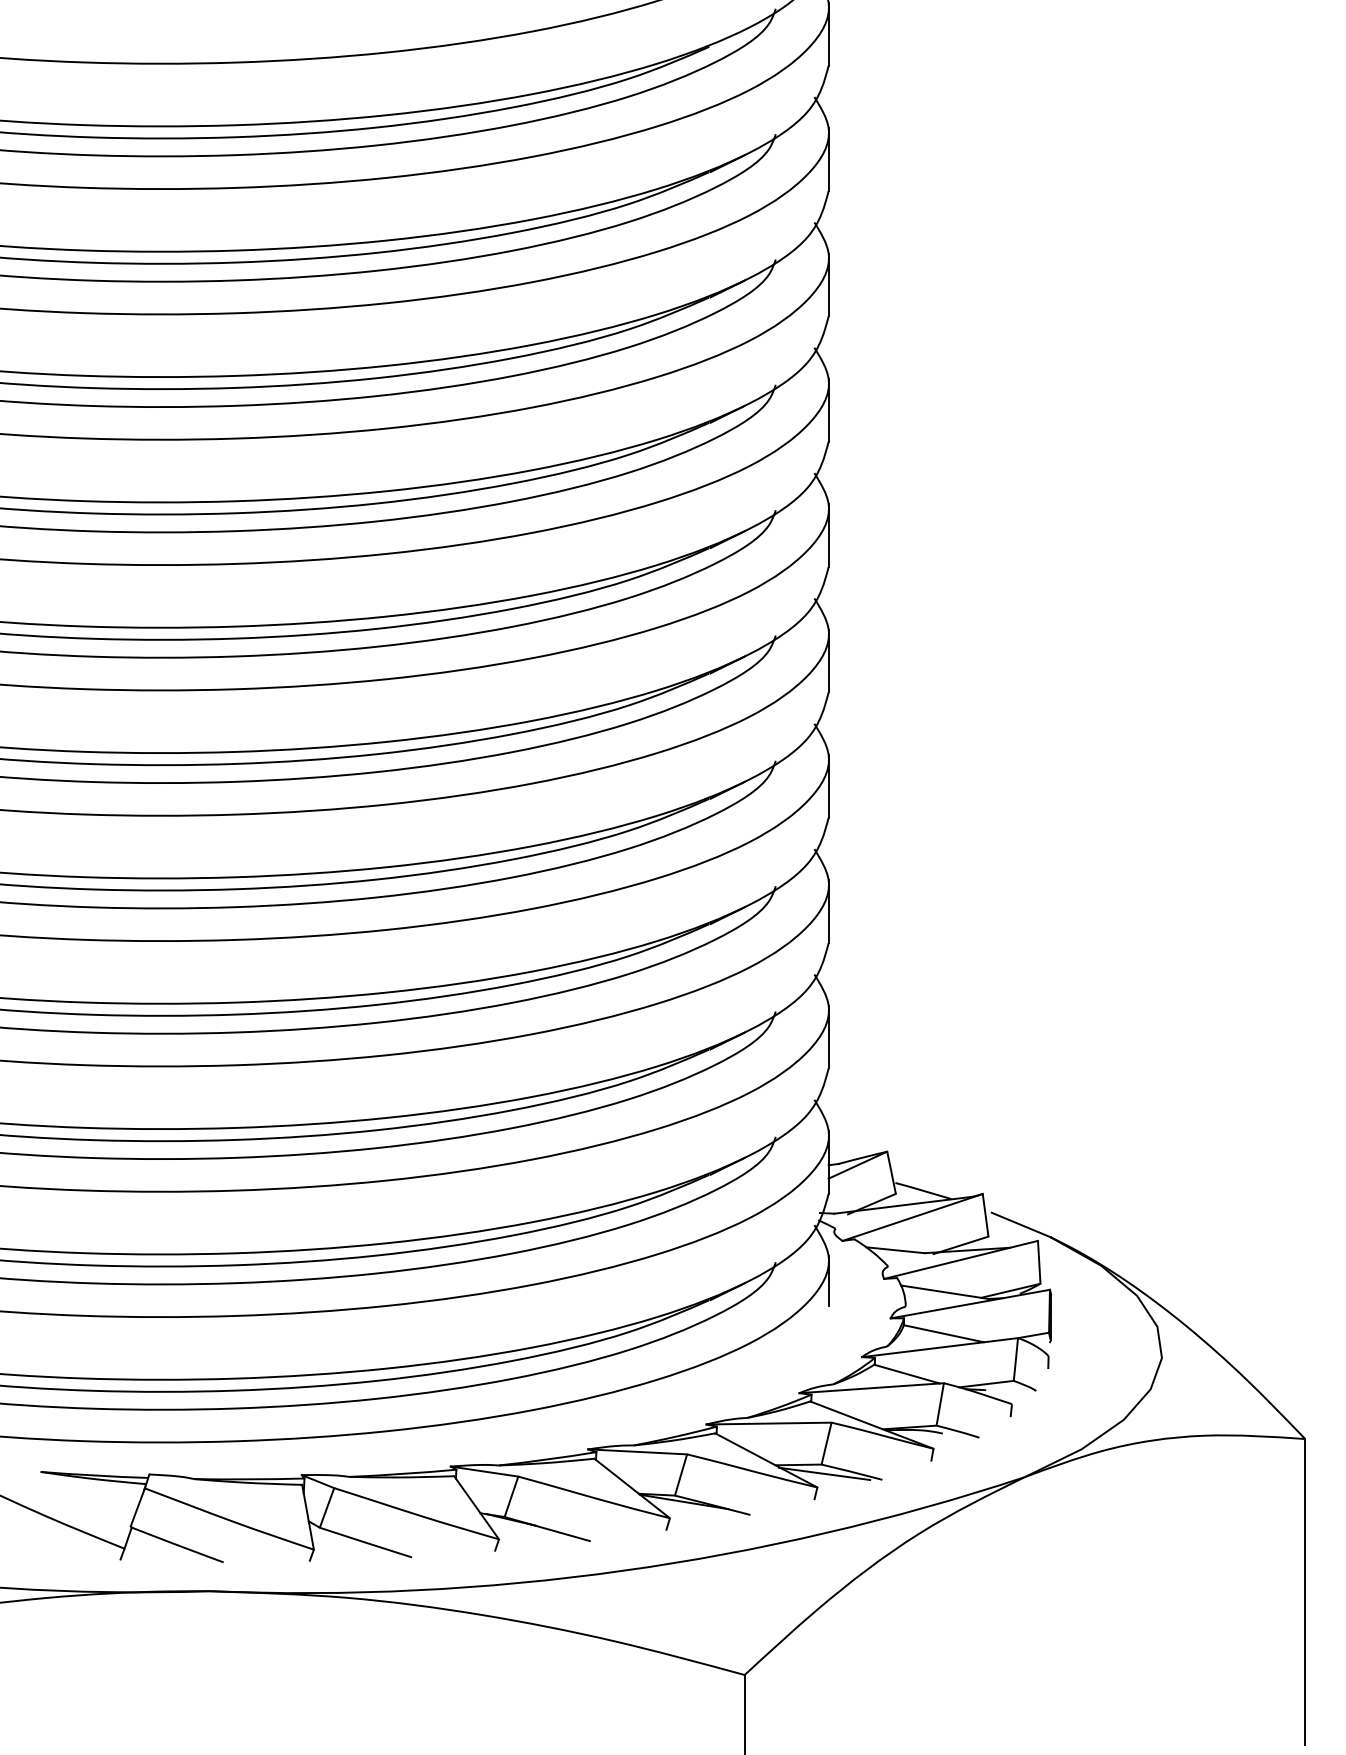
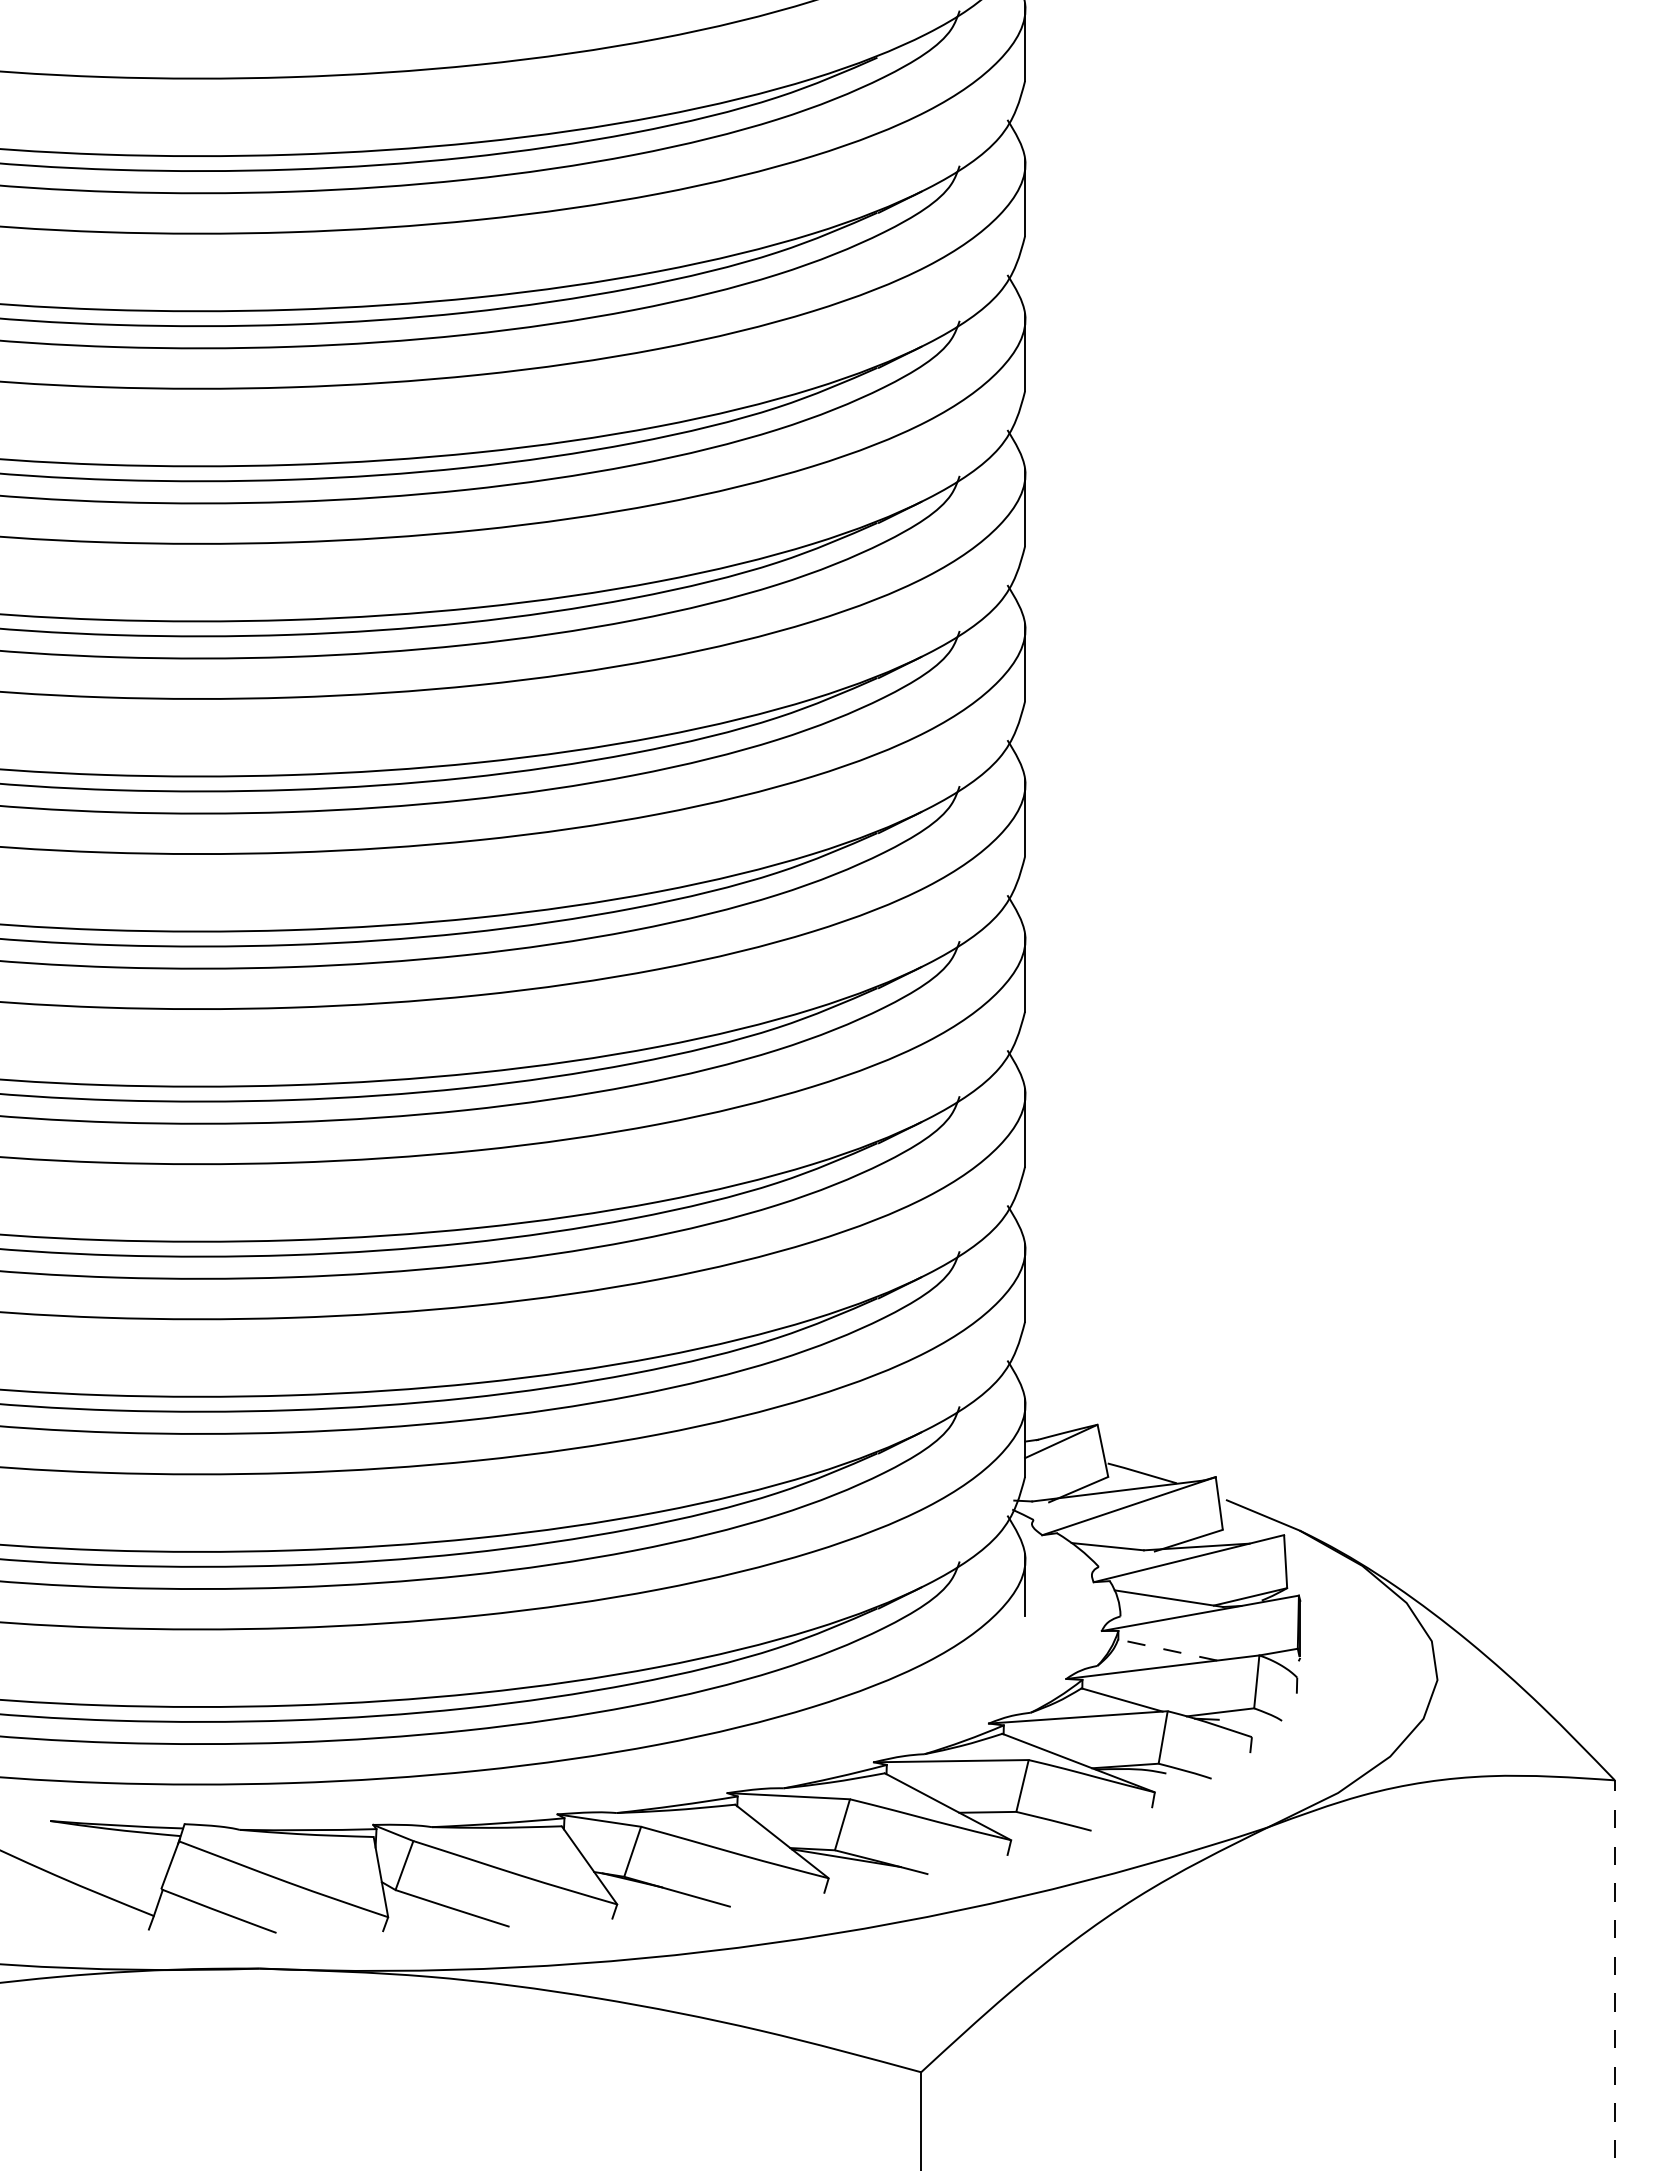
line: (943, 1334) -> (1167, 1650), solid -> dashed
line: (824, 1473) -> (1019, 1823), removed
line: (1305, 1591) -> (1614, 1968), solid -> dashed

